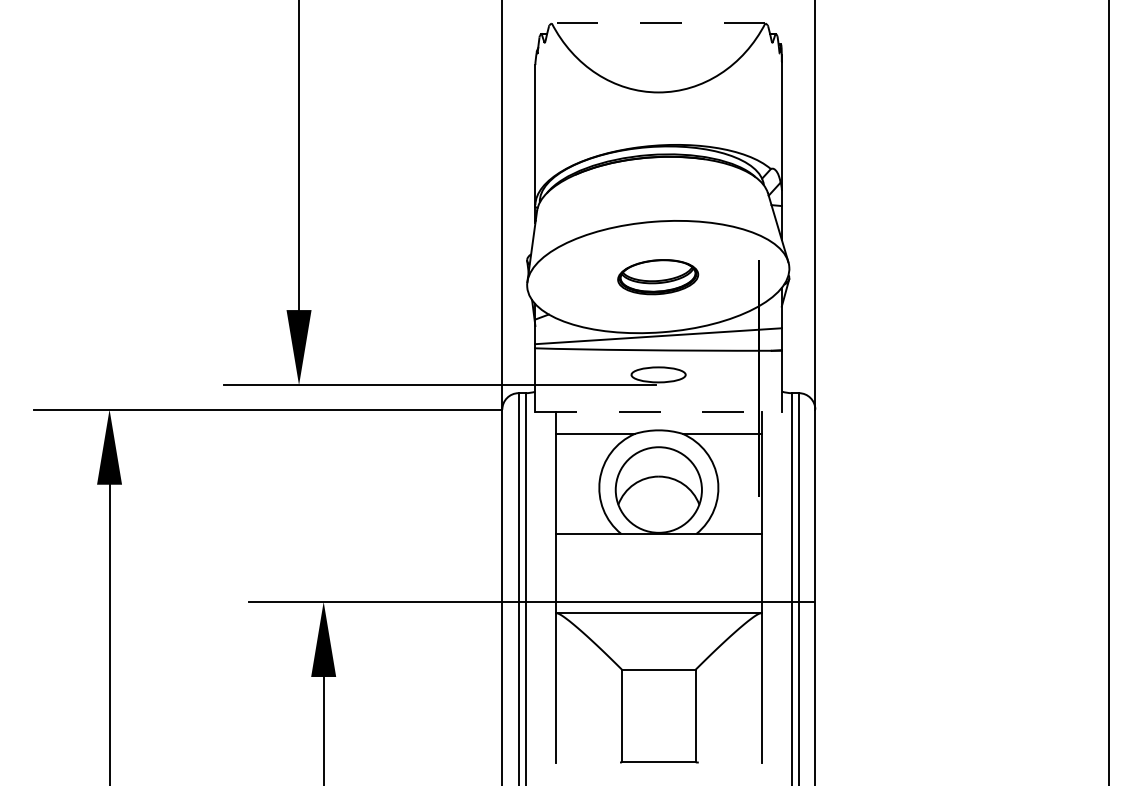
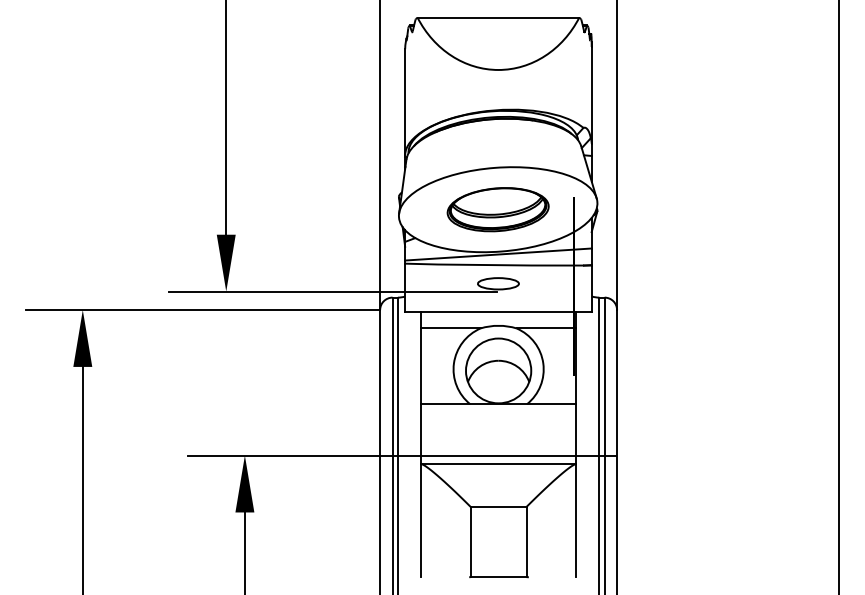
line: (658, 23) -> (498, 17), dashed -> solid
part: (657, 276) -> (497, 209), size x1.67
line: (658, 412) -> (498, 312), dashed -> solid

